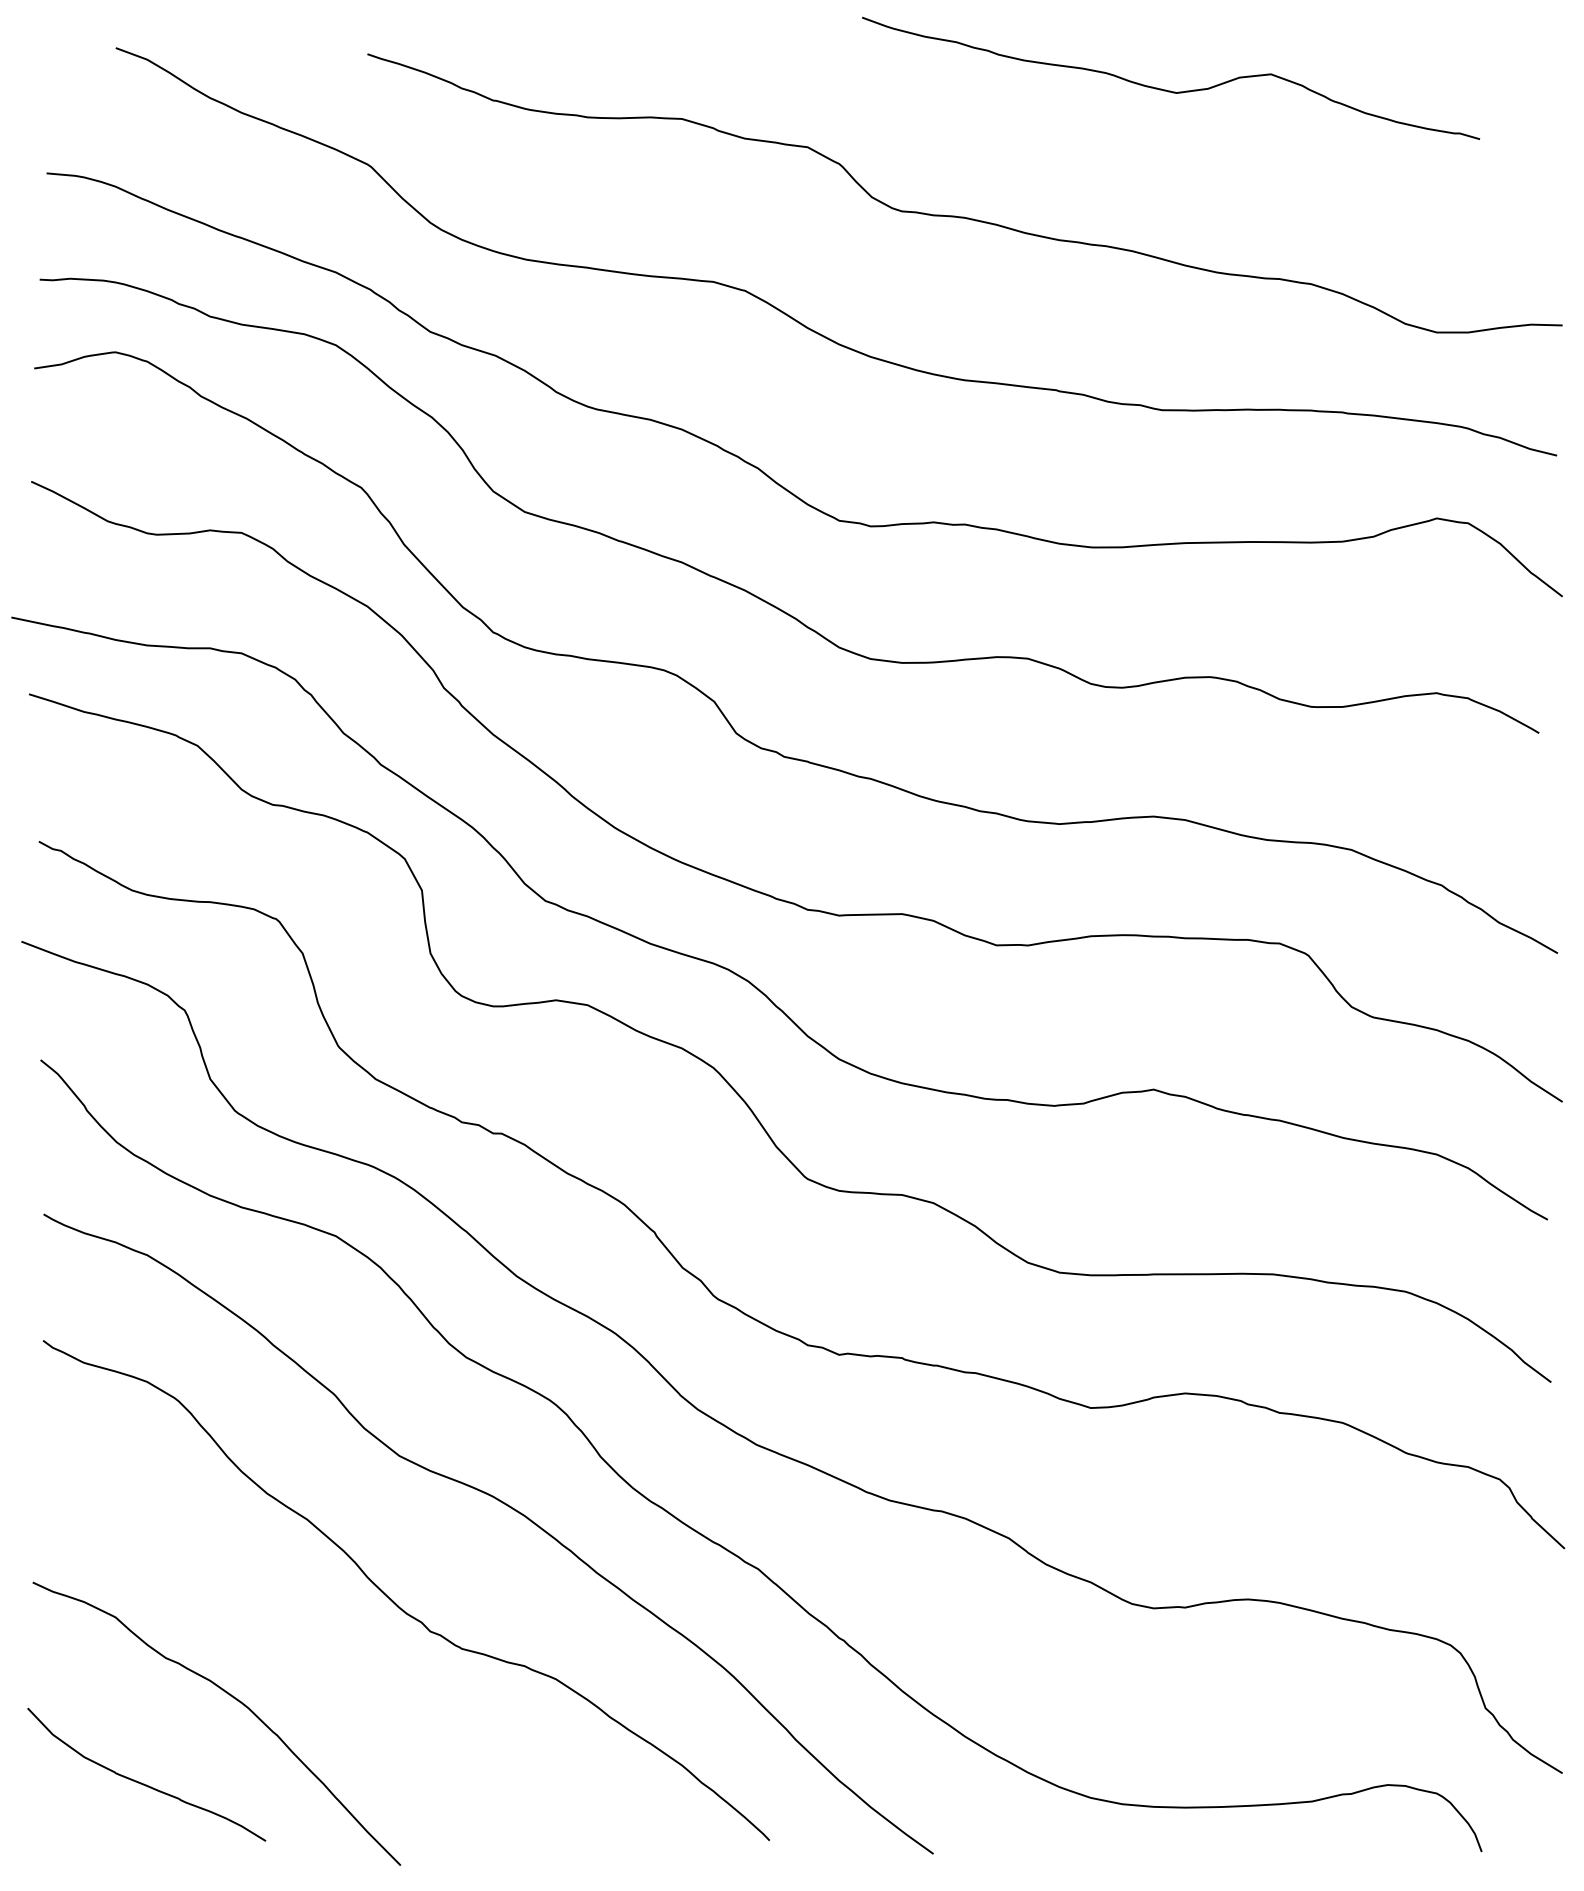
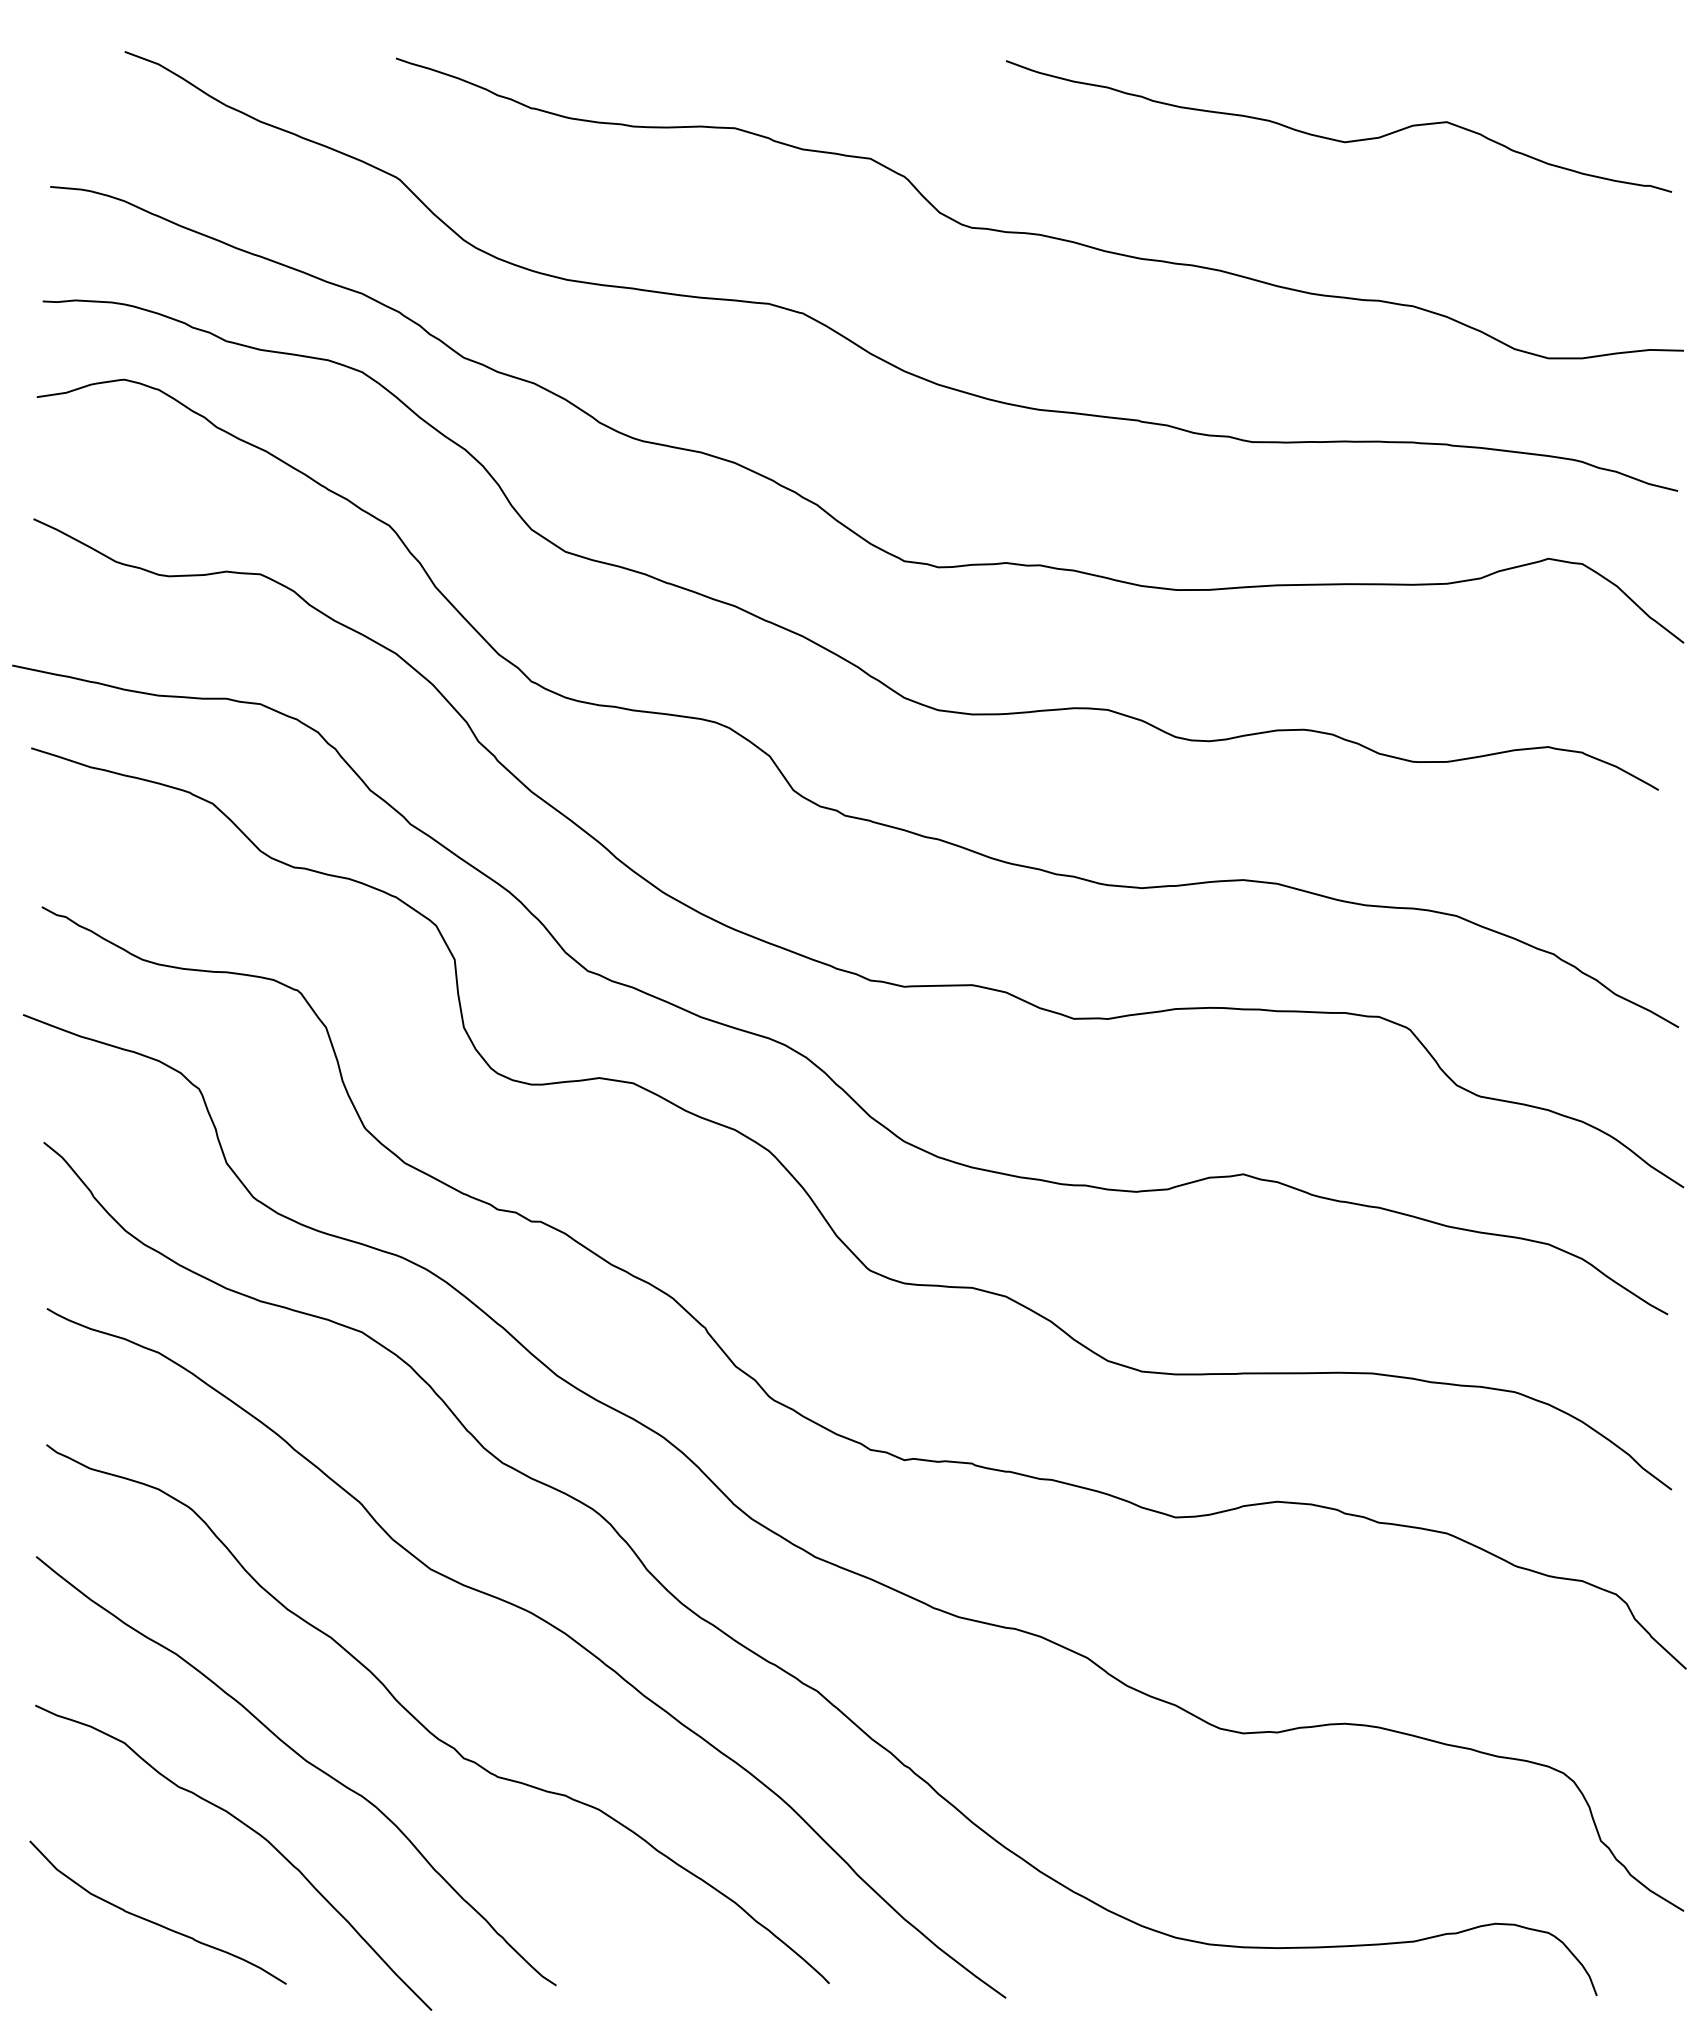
curve: (1169, 90) -> (1337, 139), moved
curve: (280, 1632) -> (302, 1759), added

